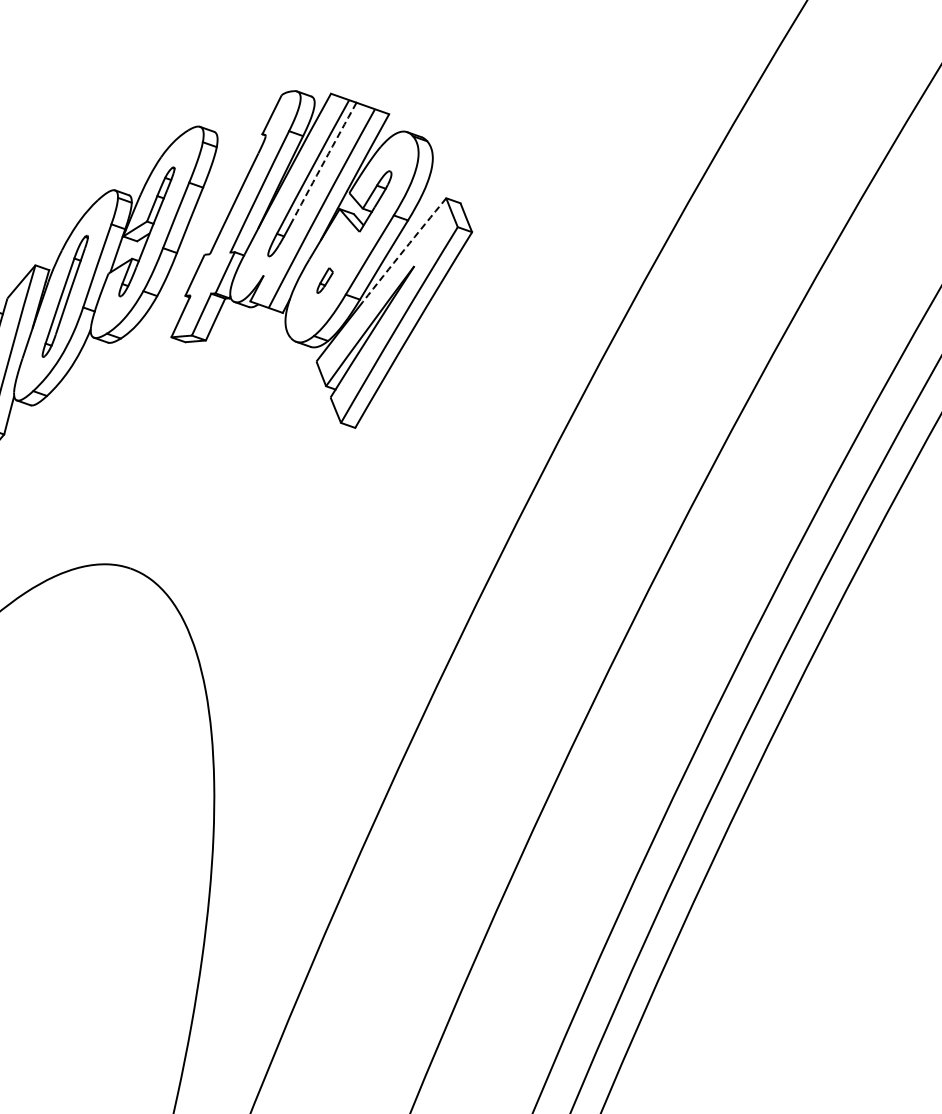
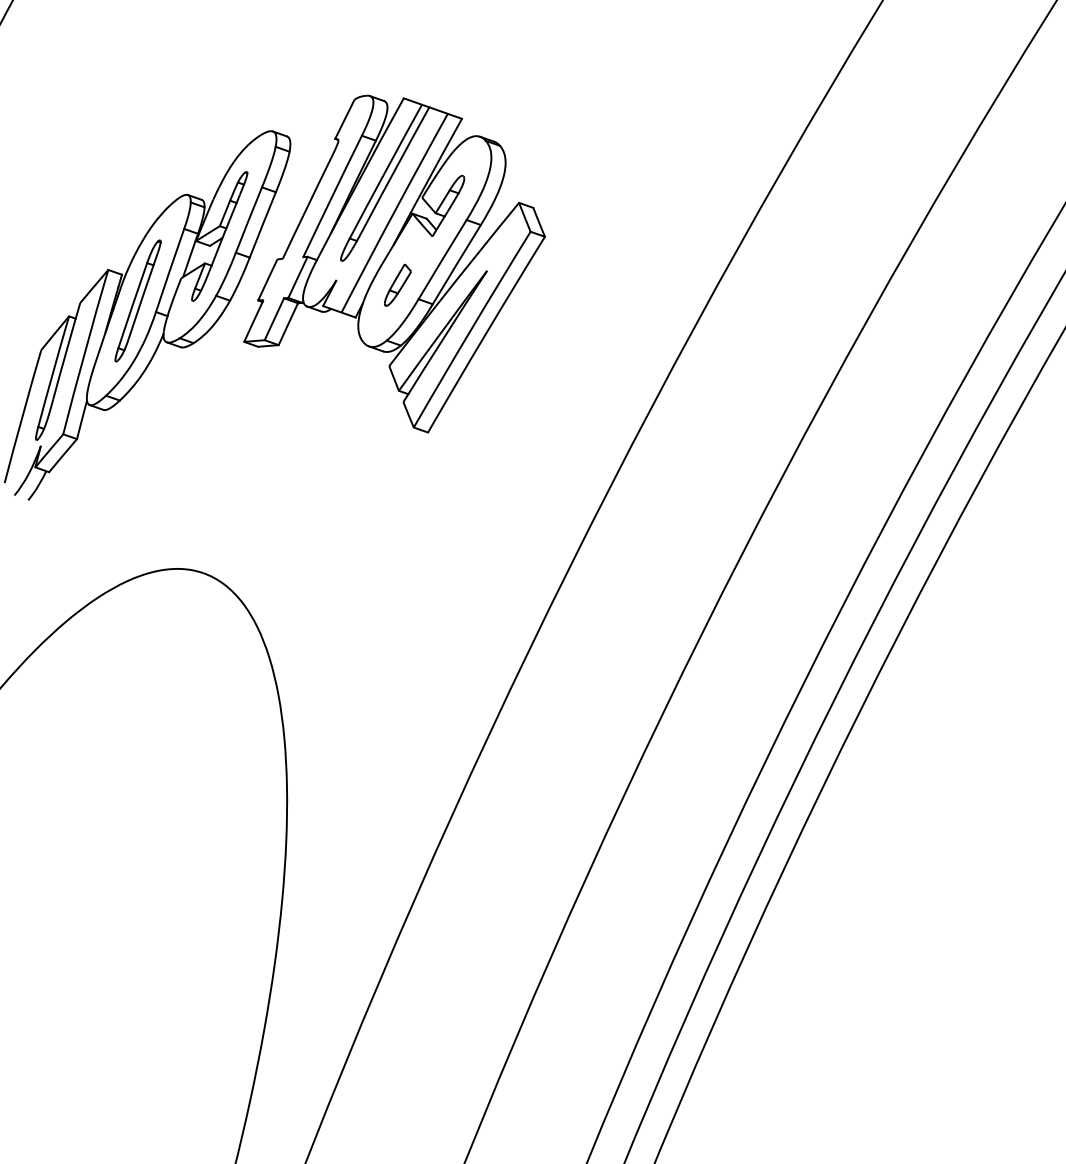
arc: (324, 160) -> (397, 165), dashed -> solid
arc: (404, 249) -> (477, 254), dashed -> solid
part: (324, 279) -> (397, 284), size x1.67

